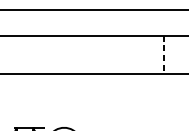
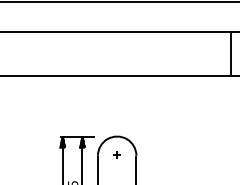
line: (164, 54) -> (230, 53), dashed -> solid

